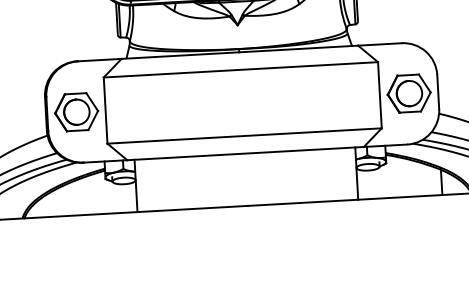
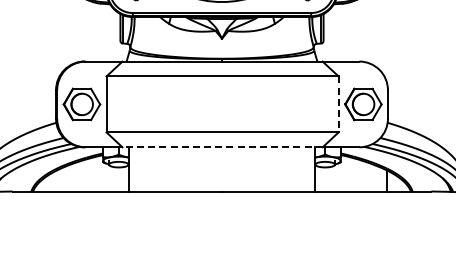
line: (379, 95) -> (338, 104), solid -> dashed
line: (245, 153) -> (222, 147), solid -> dashed

